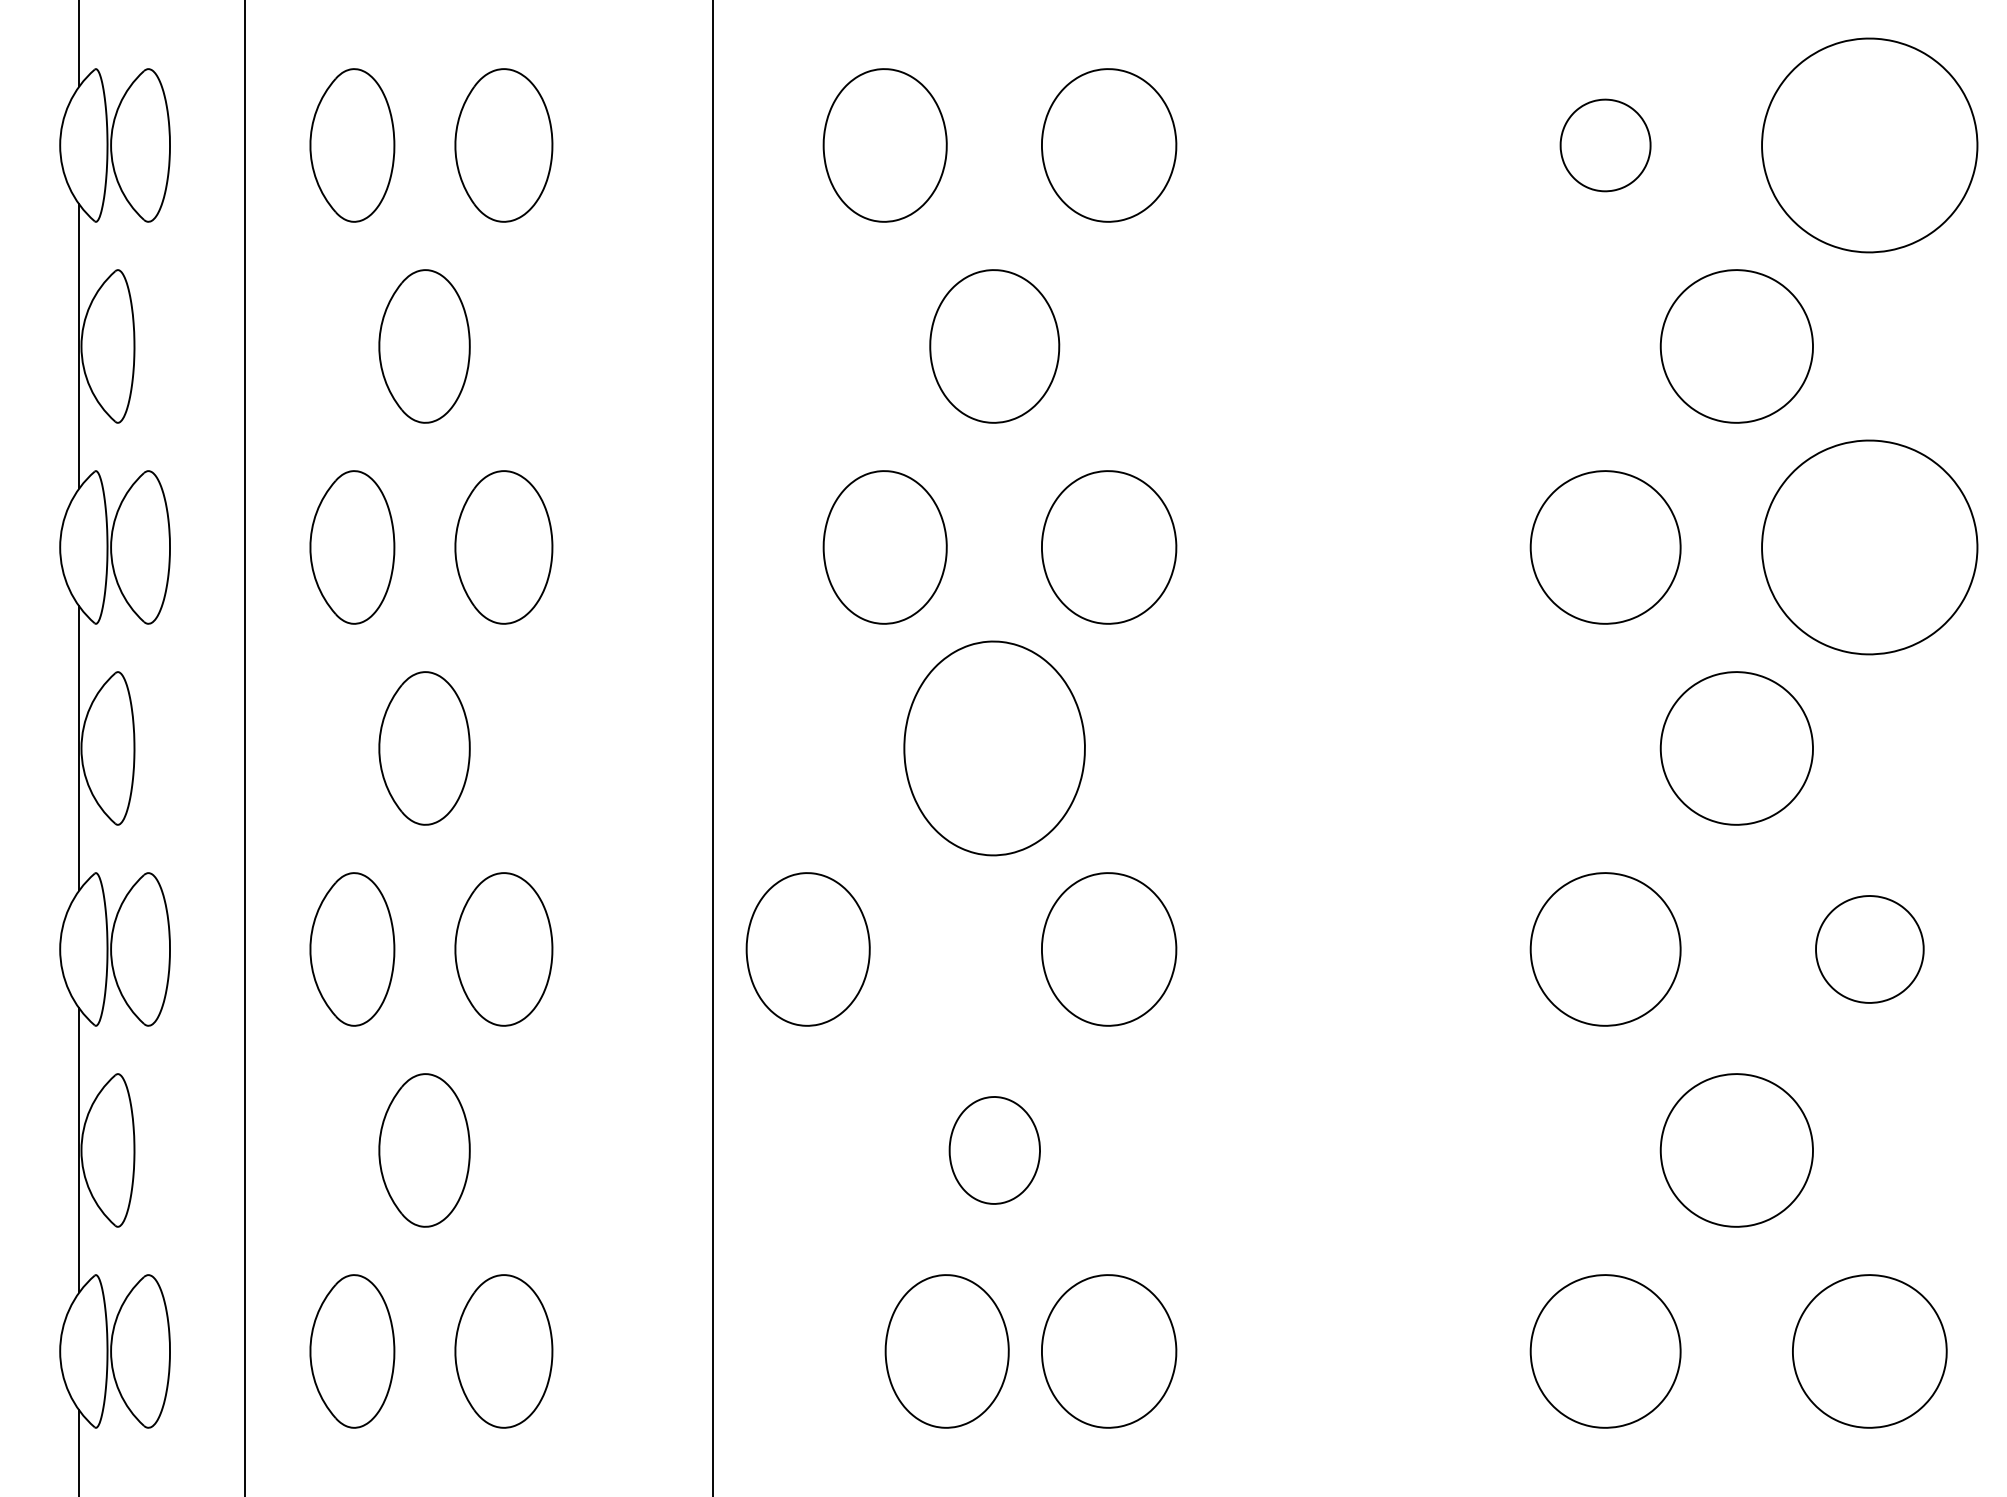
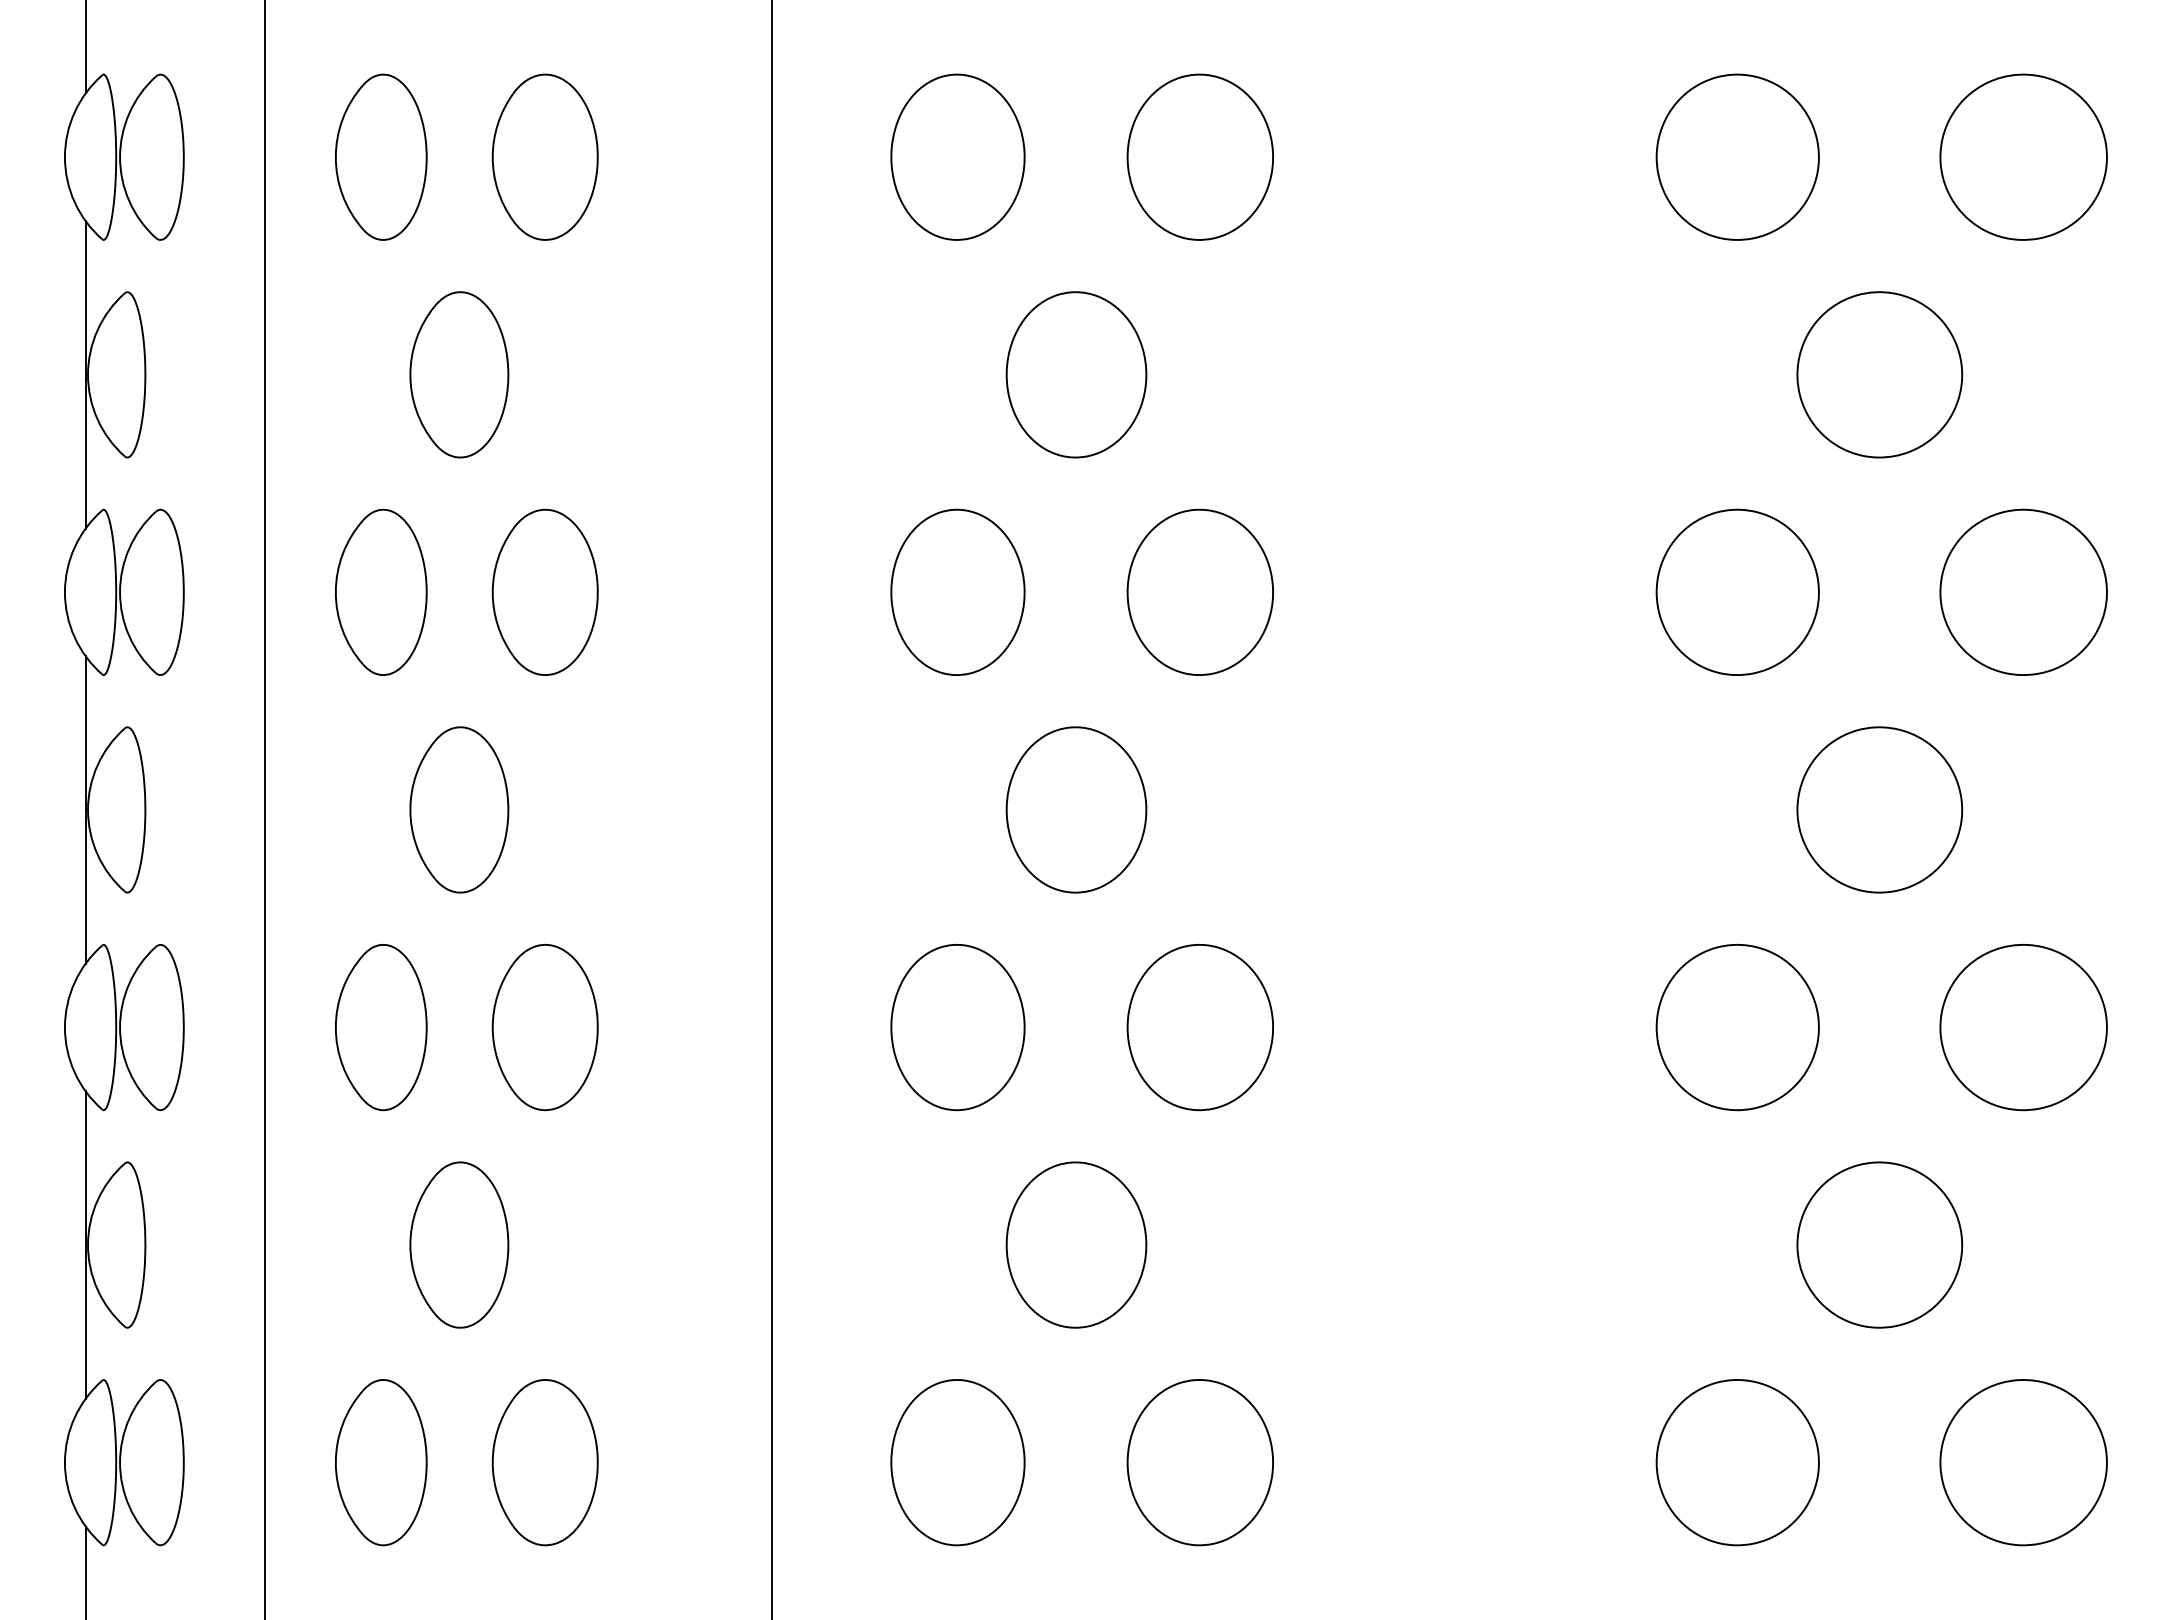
part: (1605, 145) -> (1737, 157), size x1.67
part: (1869, 145) -> (2023, 157), size x0.71
part: (1869, 547) -> (2023, 592), size x0.71
part: (994, 748) -> (1076, 810), size x0.71
part: (807, 949) -> (957, 1027), moved
part: (1869, 949) -> (2023, 1027), size x1.43
part: (994, 1150) -> (1076, 1245), size x1.43
part: (946, 1351) -> (957, 1462), moved

